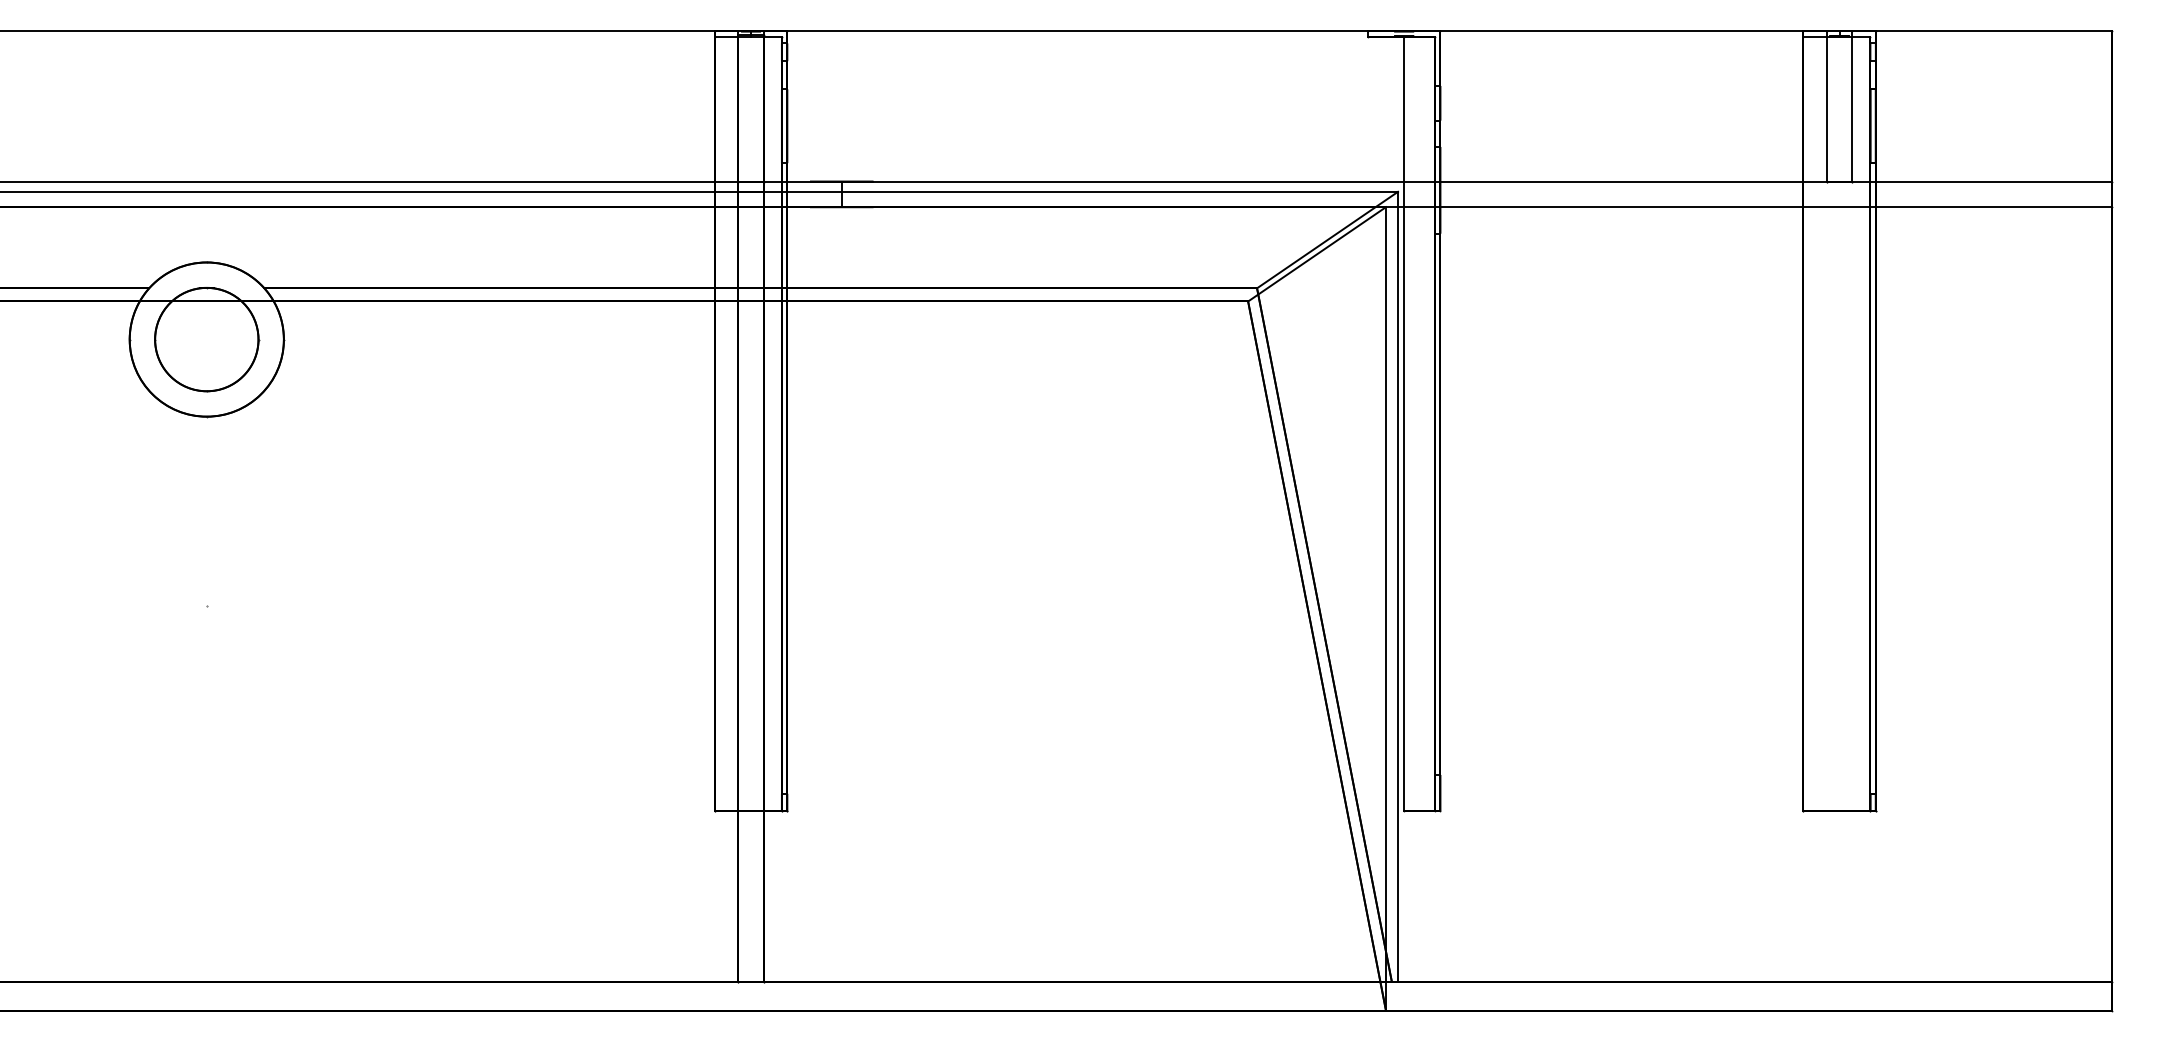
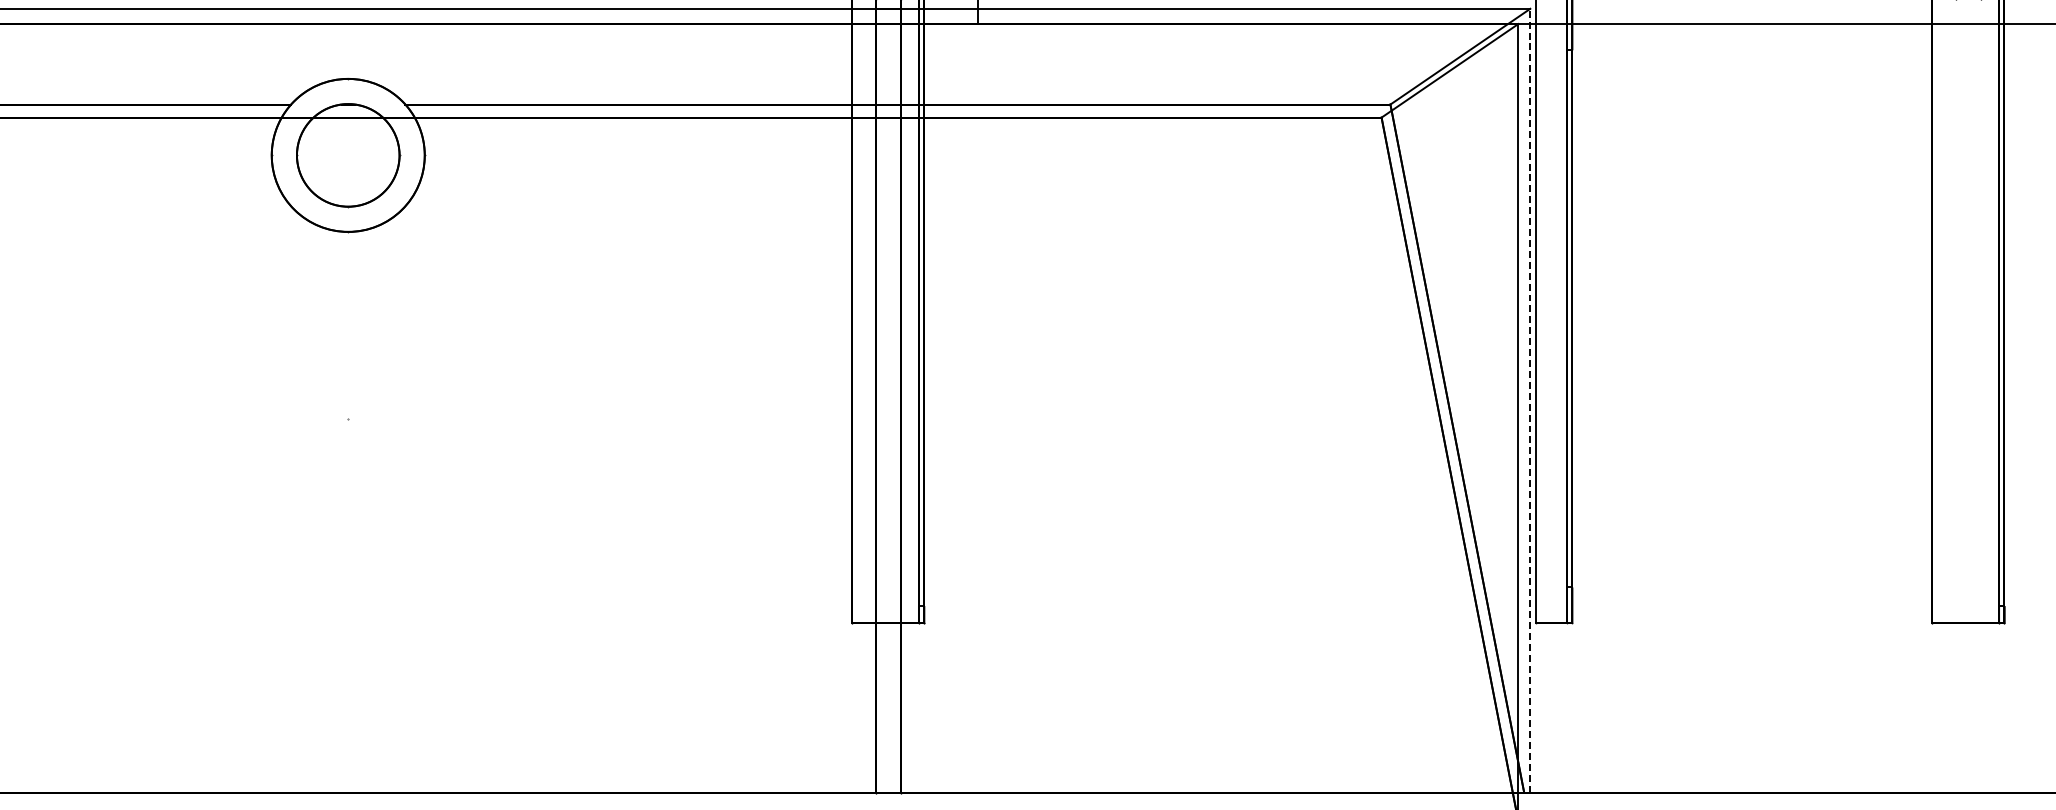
line: (1398, 586) -> (1530, 400), solid -> dashed

